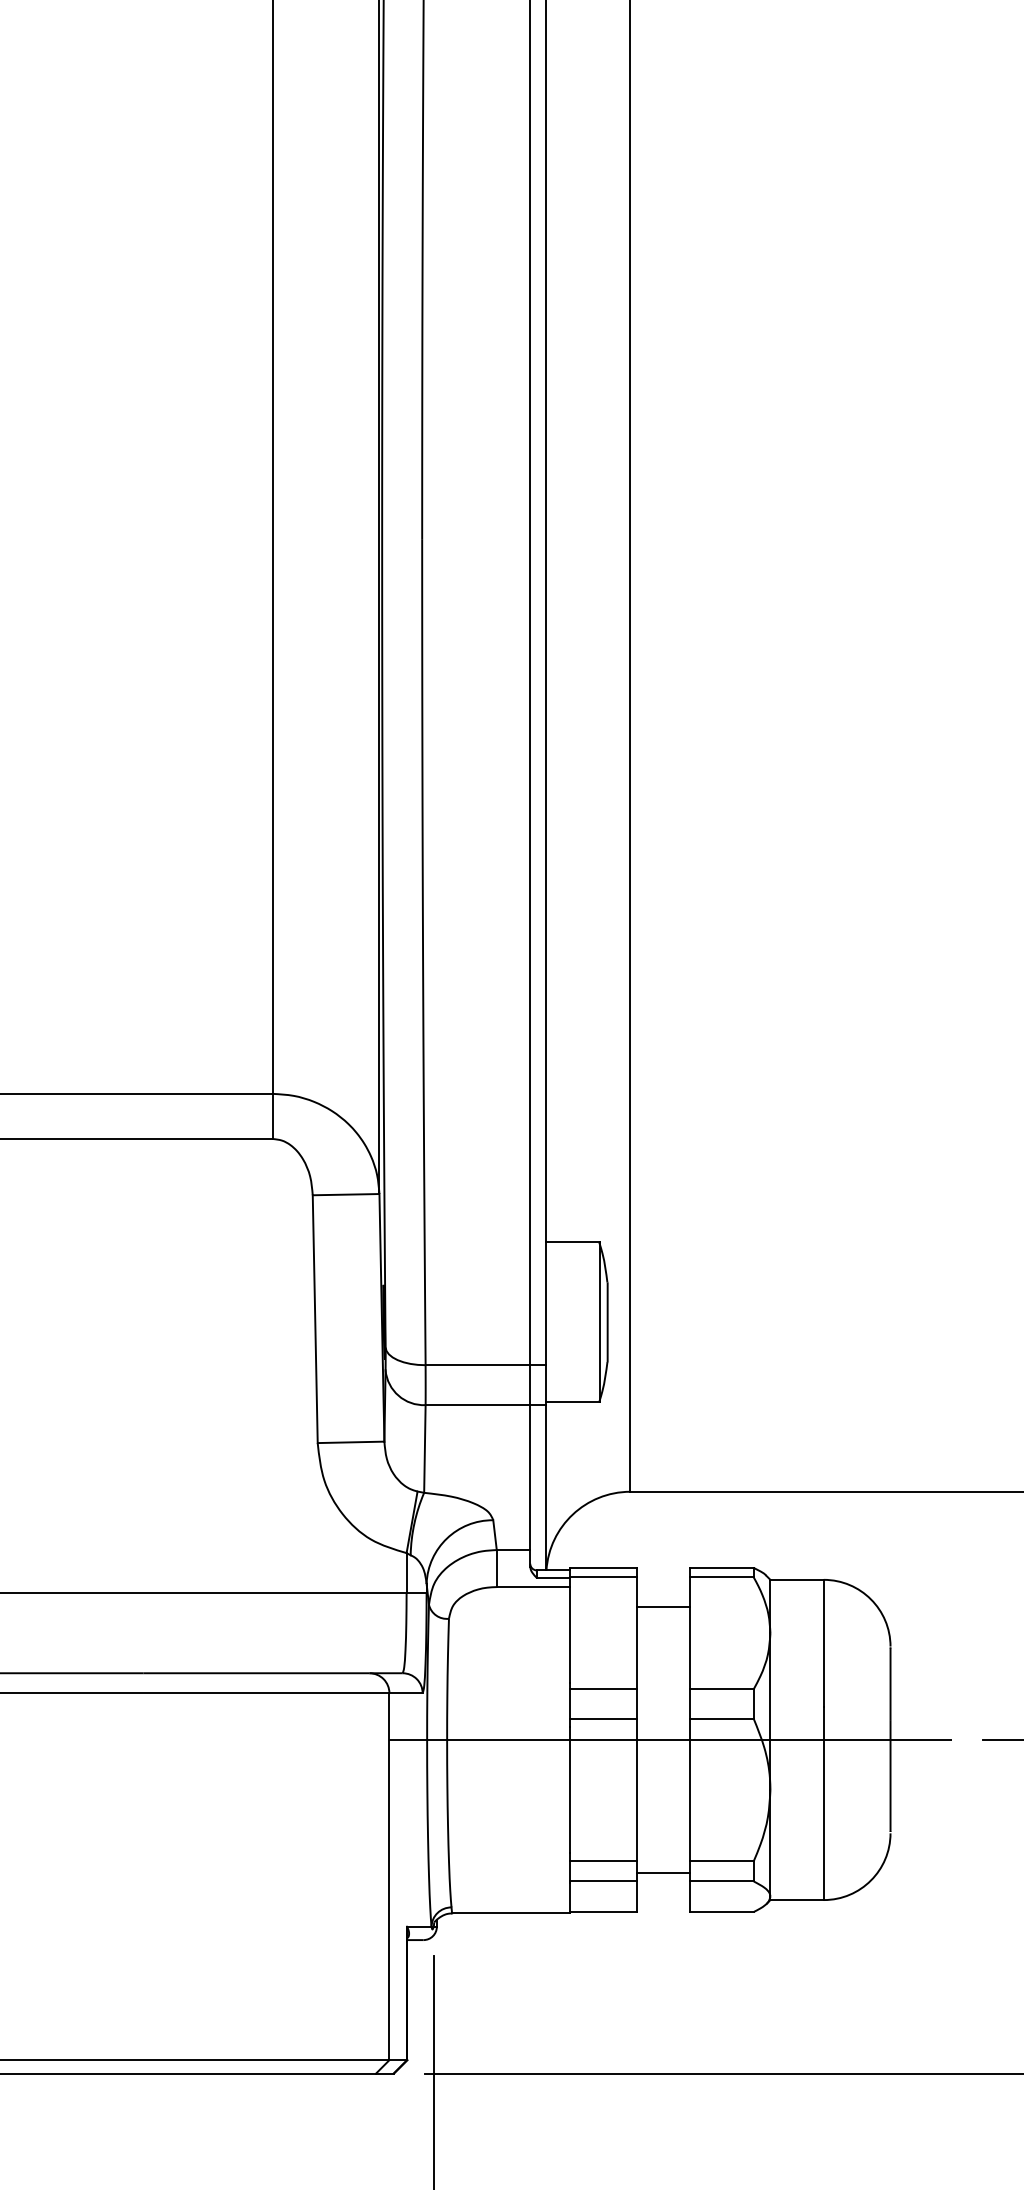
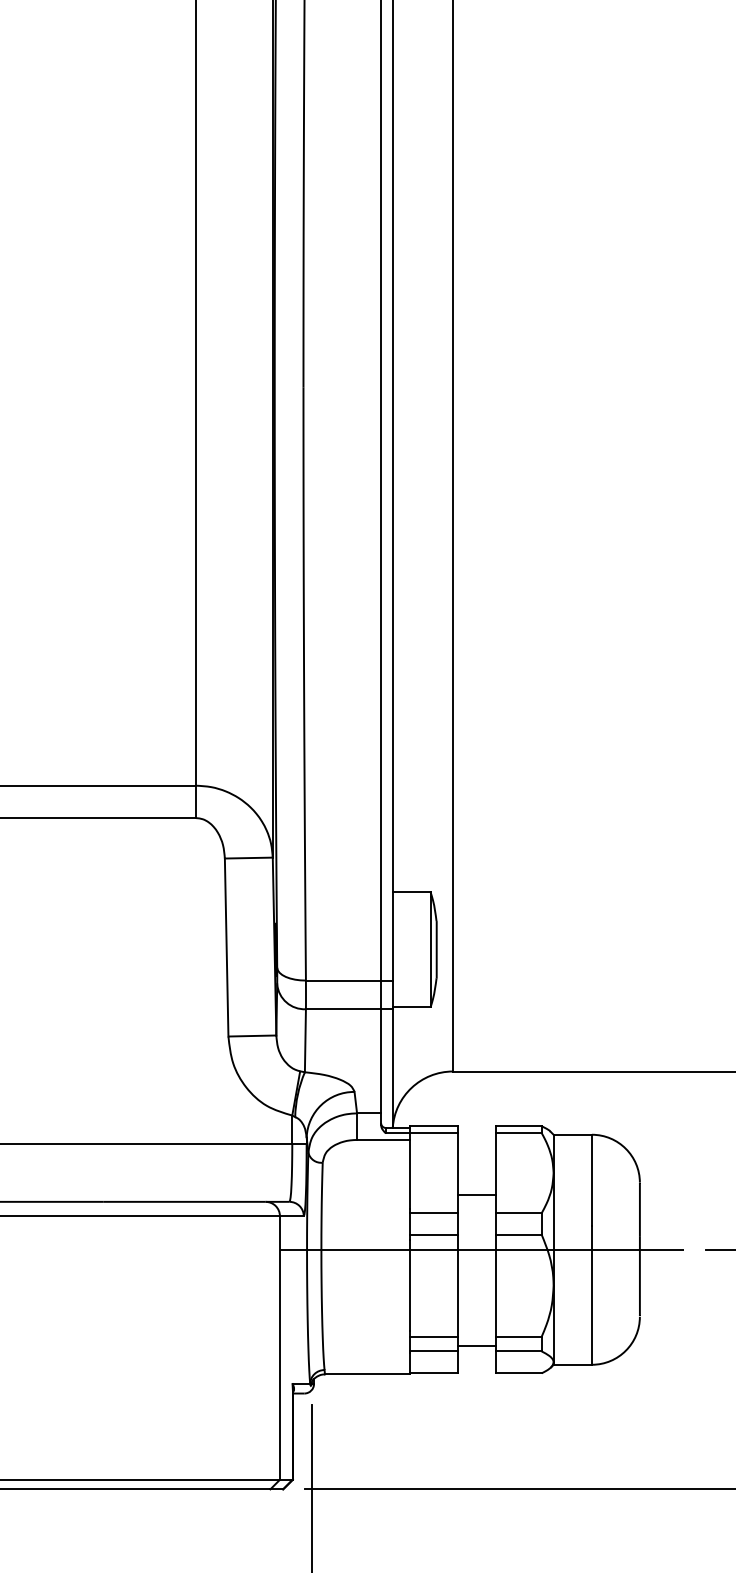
line: (663, 1606) -> (476, 1194), moved

